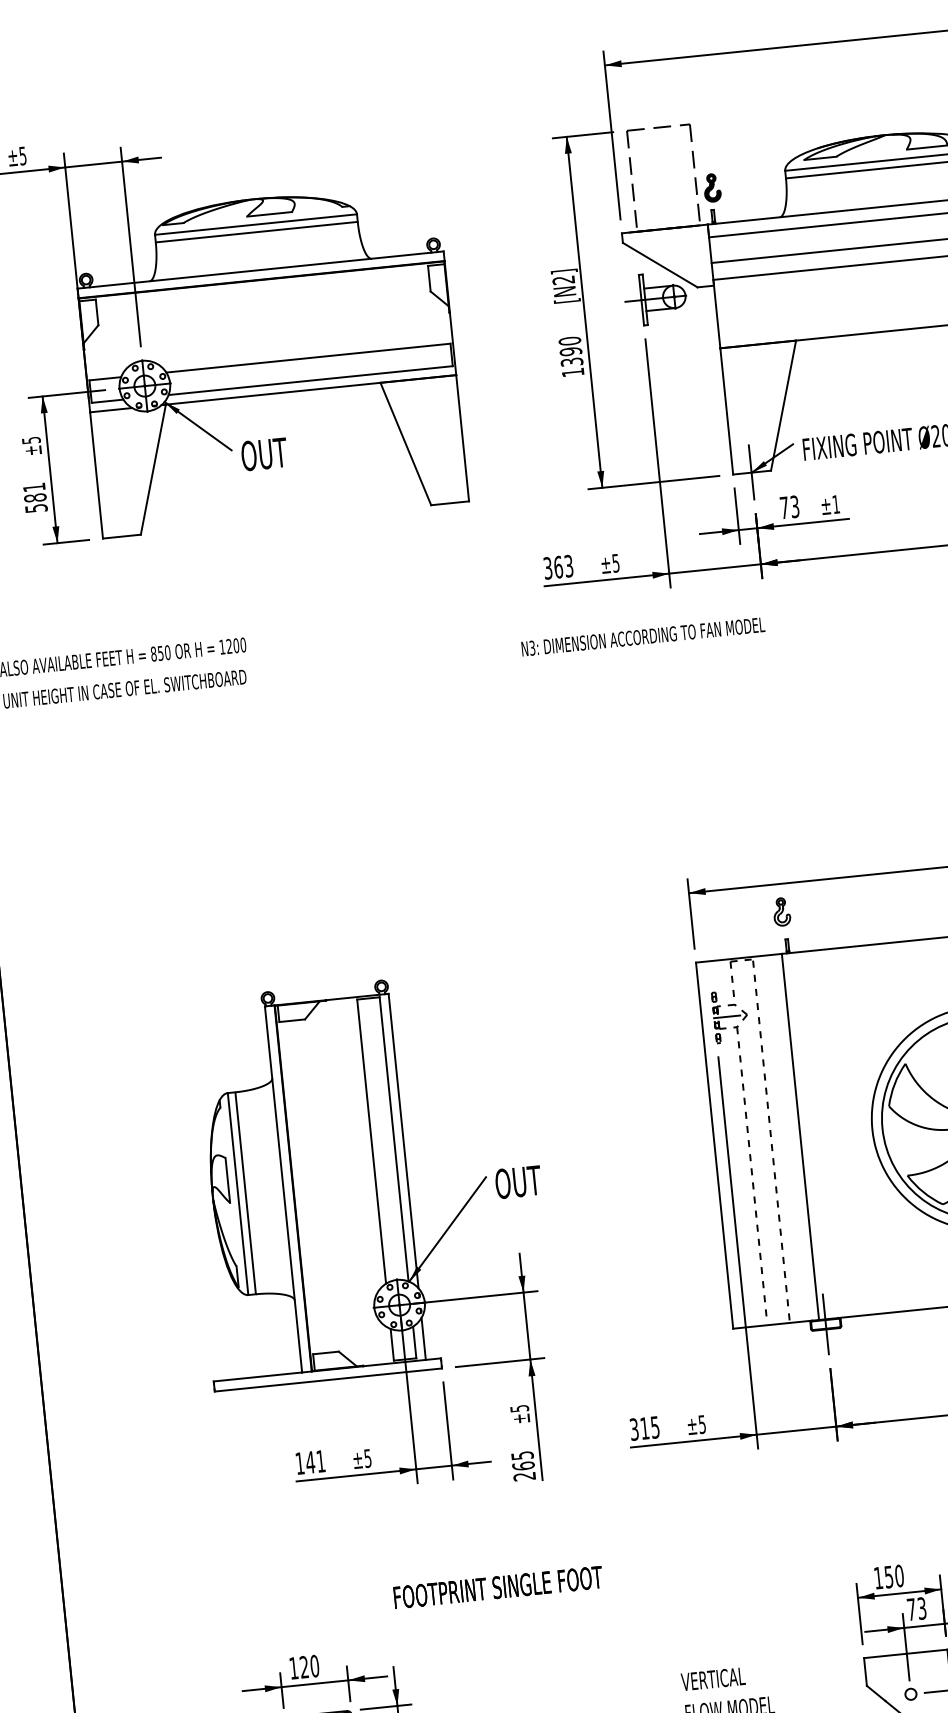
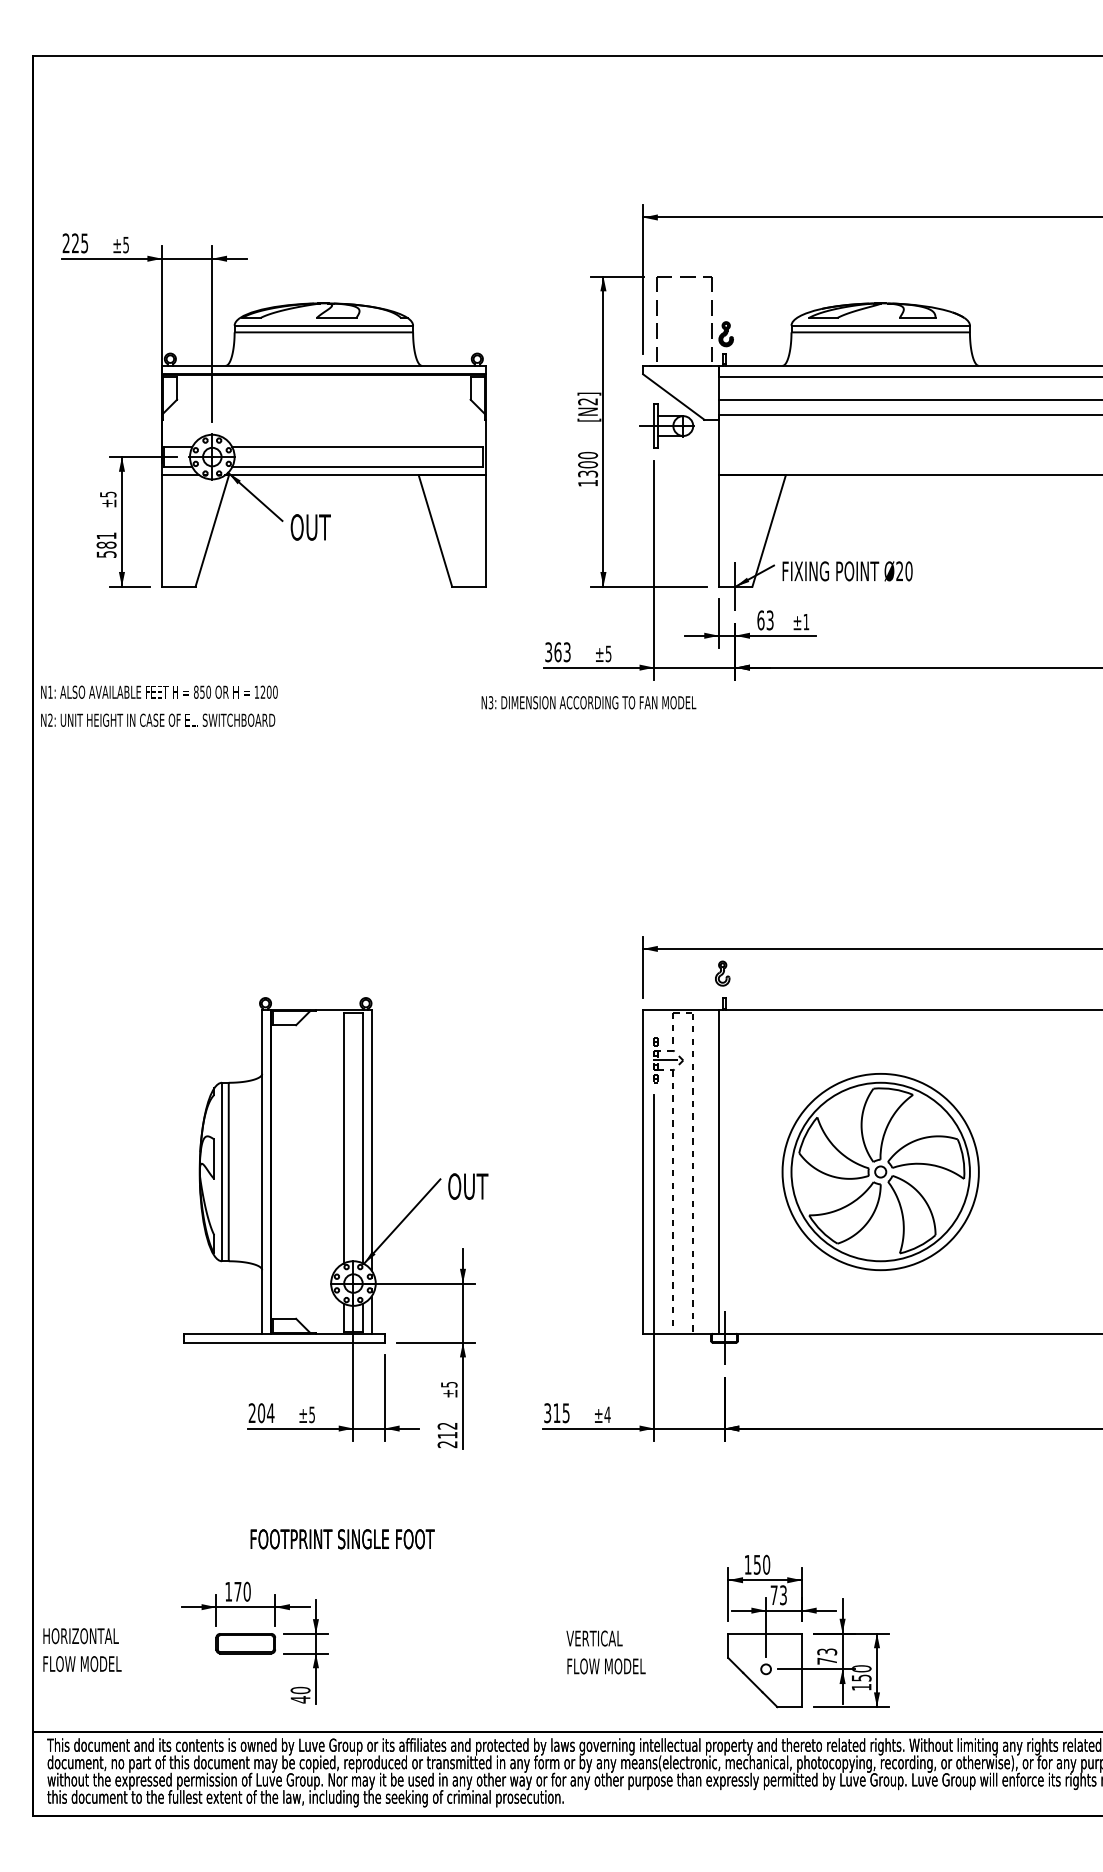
text: (571, 351) -> (588, 464), 1390 -> 1300
text: (784, 508) -> (760, 620), 73 -> 63
text: (642, 636) -> (588, 702), moved
text: (702, 1424) -> (607, 1414), ±5 -> ±4
text: (522, 1460) -> (447, 1430), 265 -> 212
text: (310, 1462) -> (261, 1413), 141 -> 204
text: (498, 1587) -> (342, 1539), moved
text: (303, 1667) -> (237, 1591), 120 -> 170

